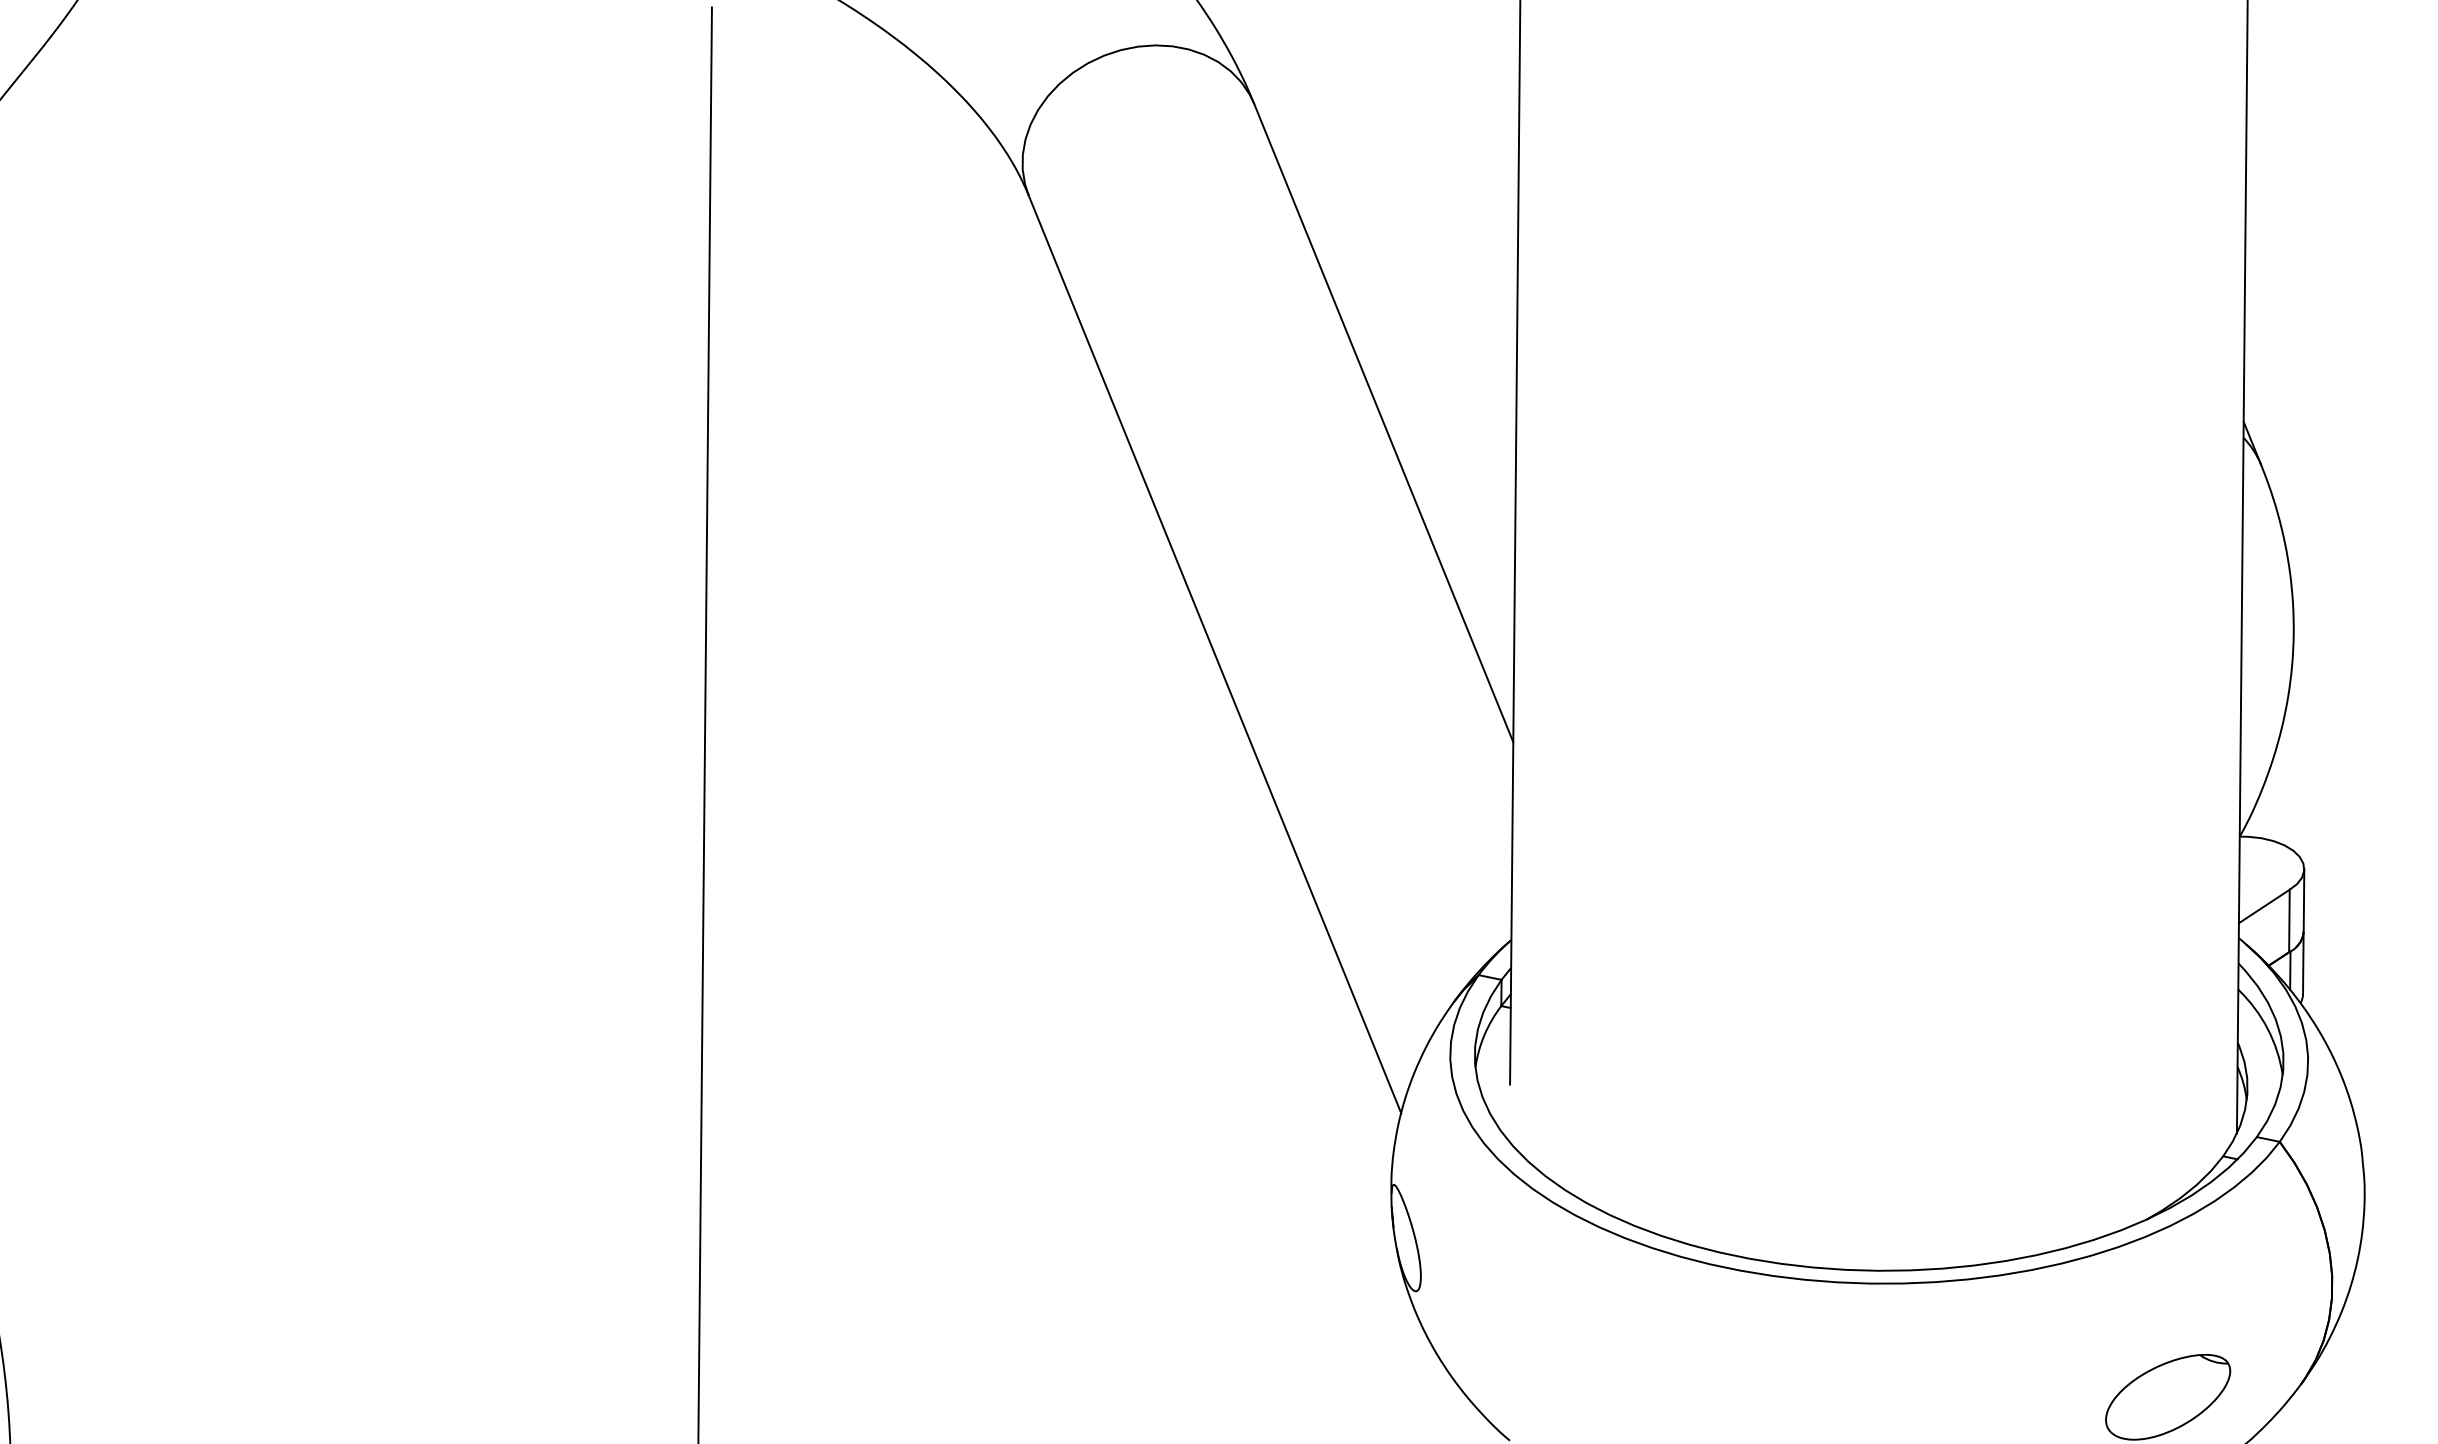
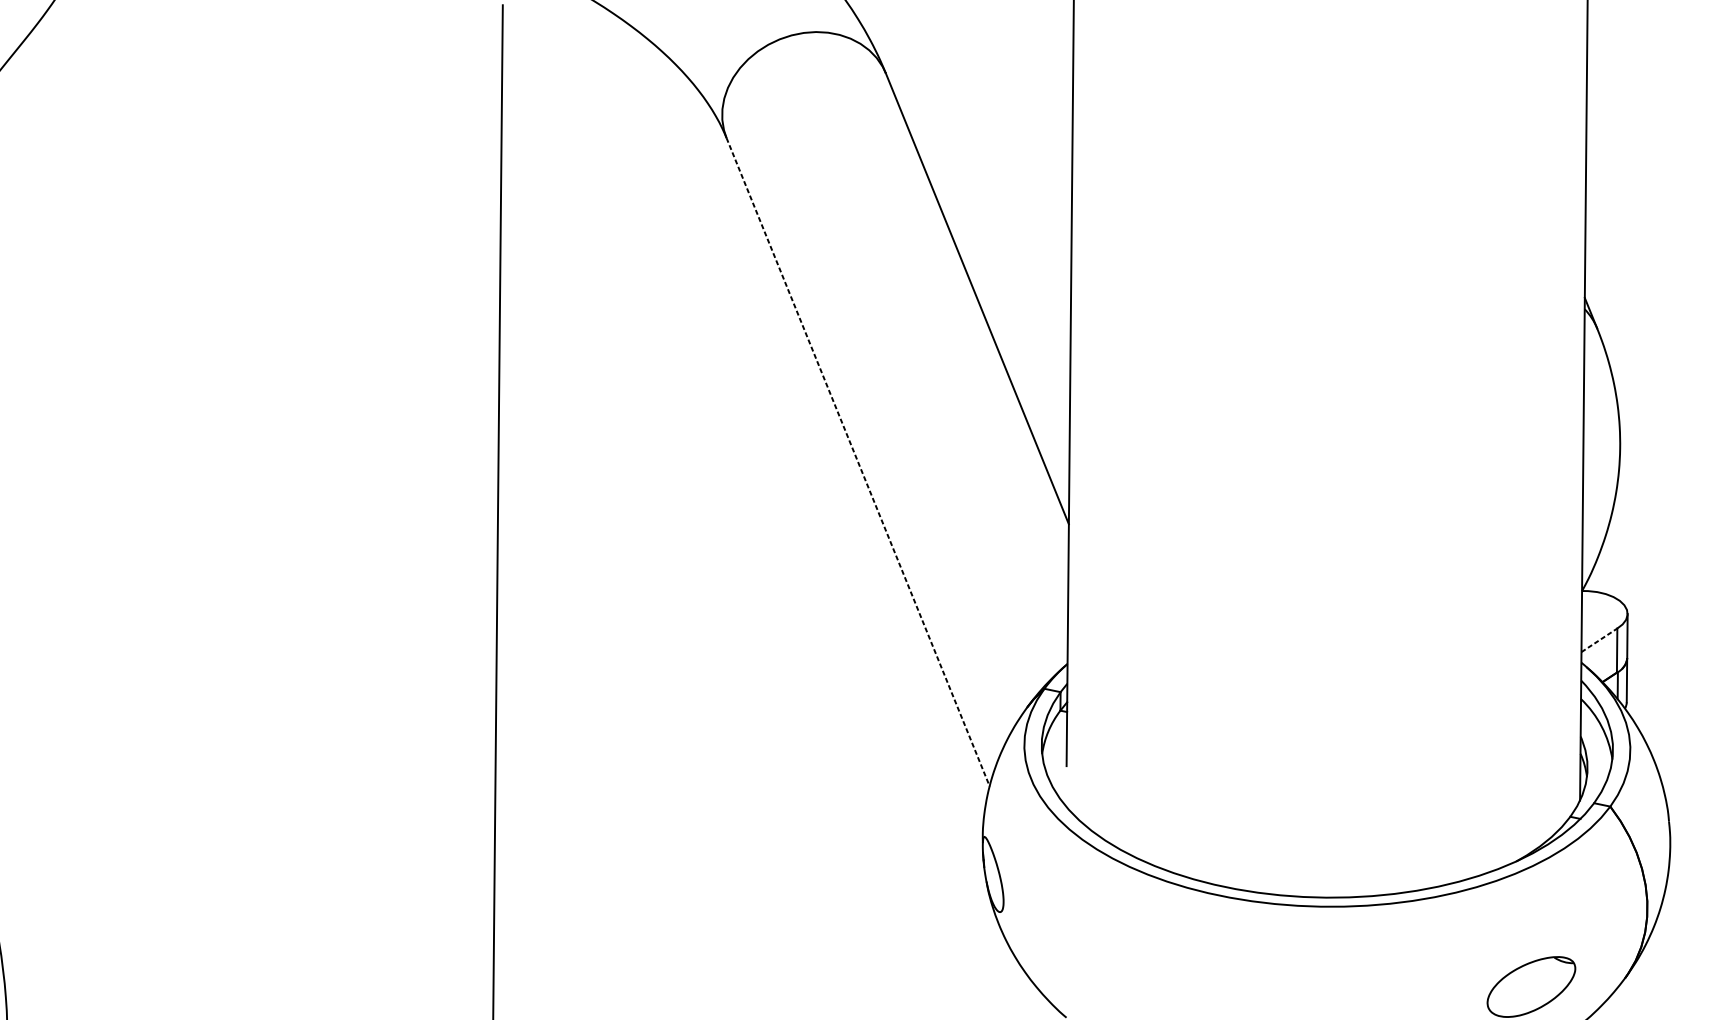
line: (1215, 654) -> (858, 462), solid -> dashed
line: (2264, 906) -> (1599, 640), solid -> dashed

